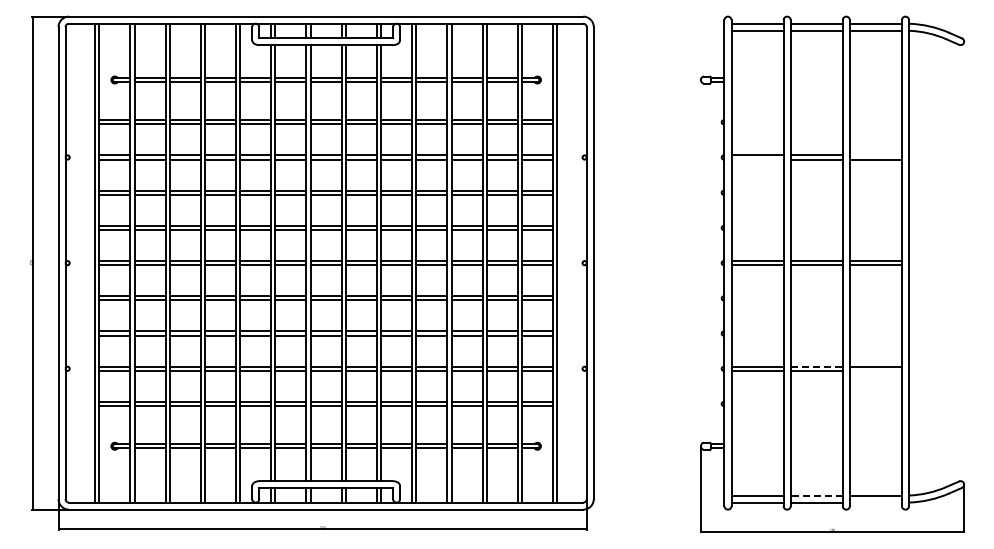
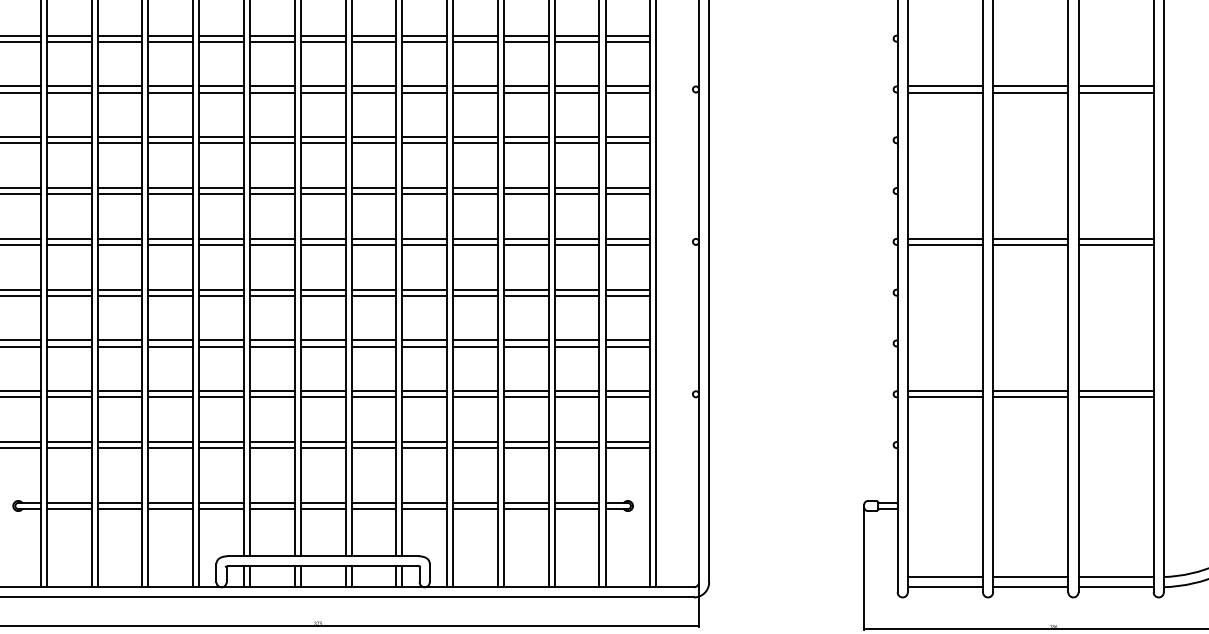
line: (875, 155) -> (1115, 86), added
line: (757, 159) -> (945, 92), added
line: (817, 366) -> (1031, 390), dashed -> solid
line: (875, 370) -> (1115, 396), added
line: (816, 495) -> (1030, 577), dashed -> solid
line: (875, 502) -> (1115, 587), added

